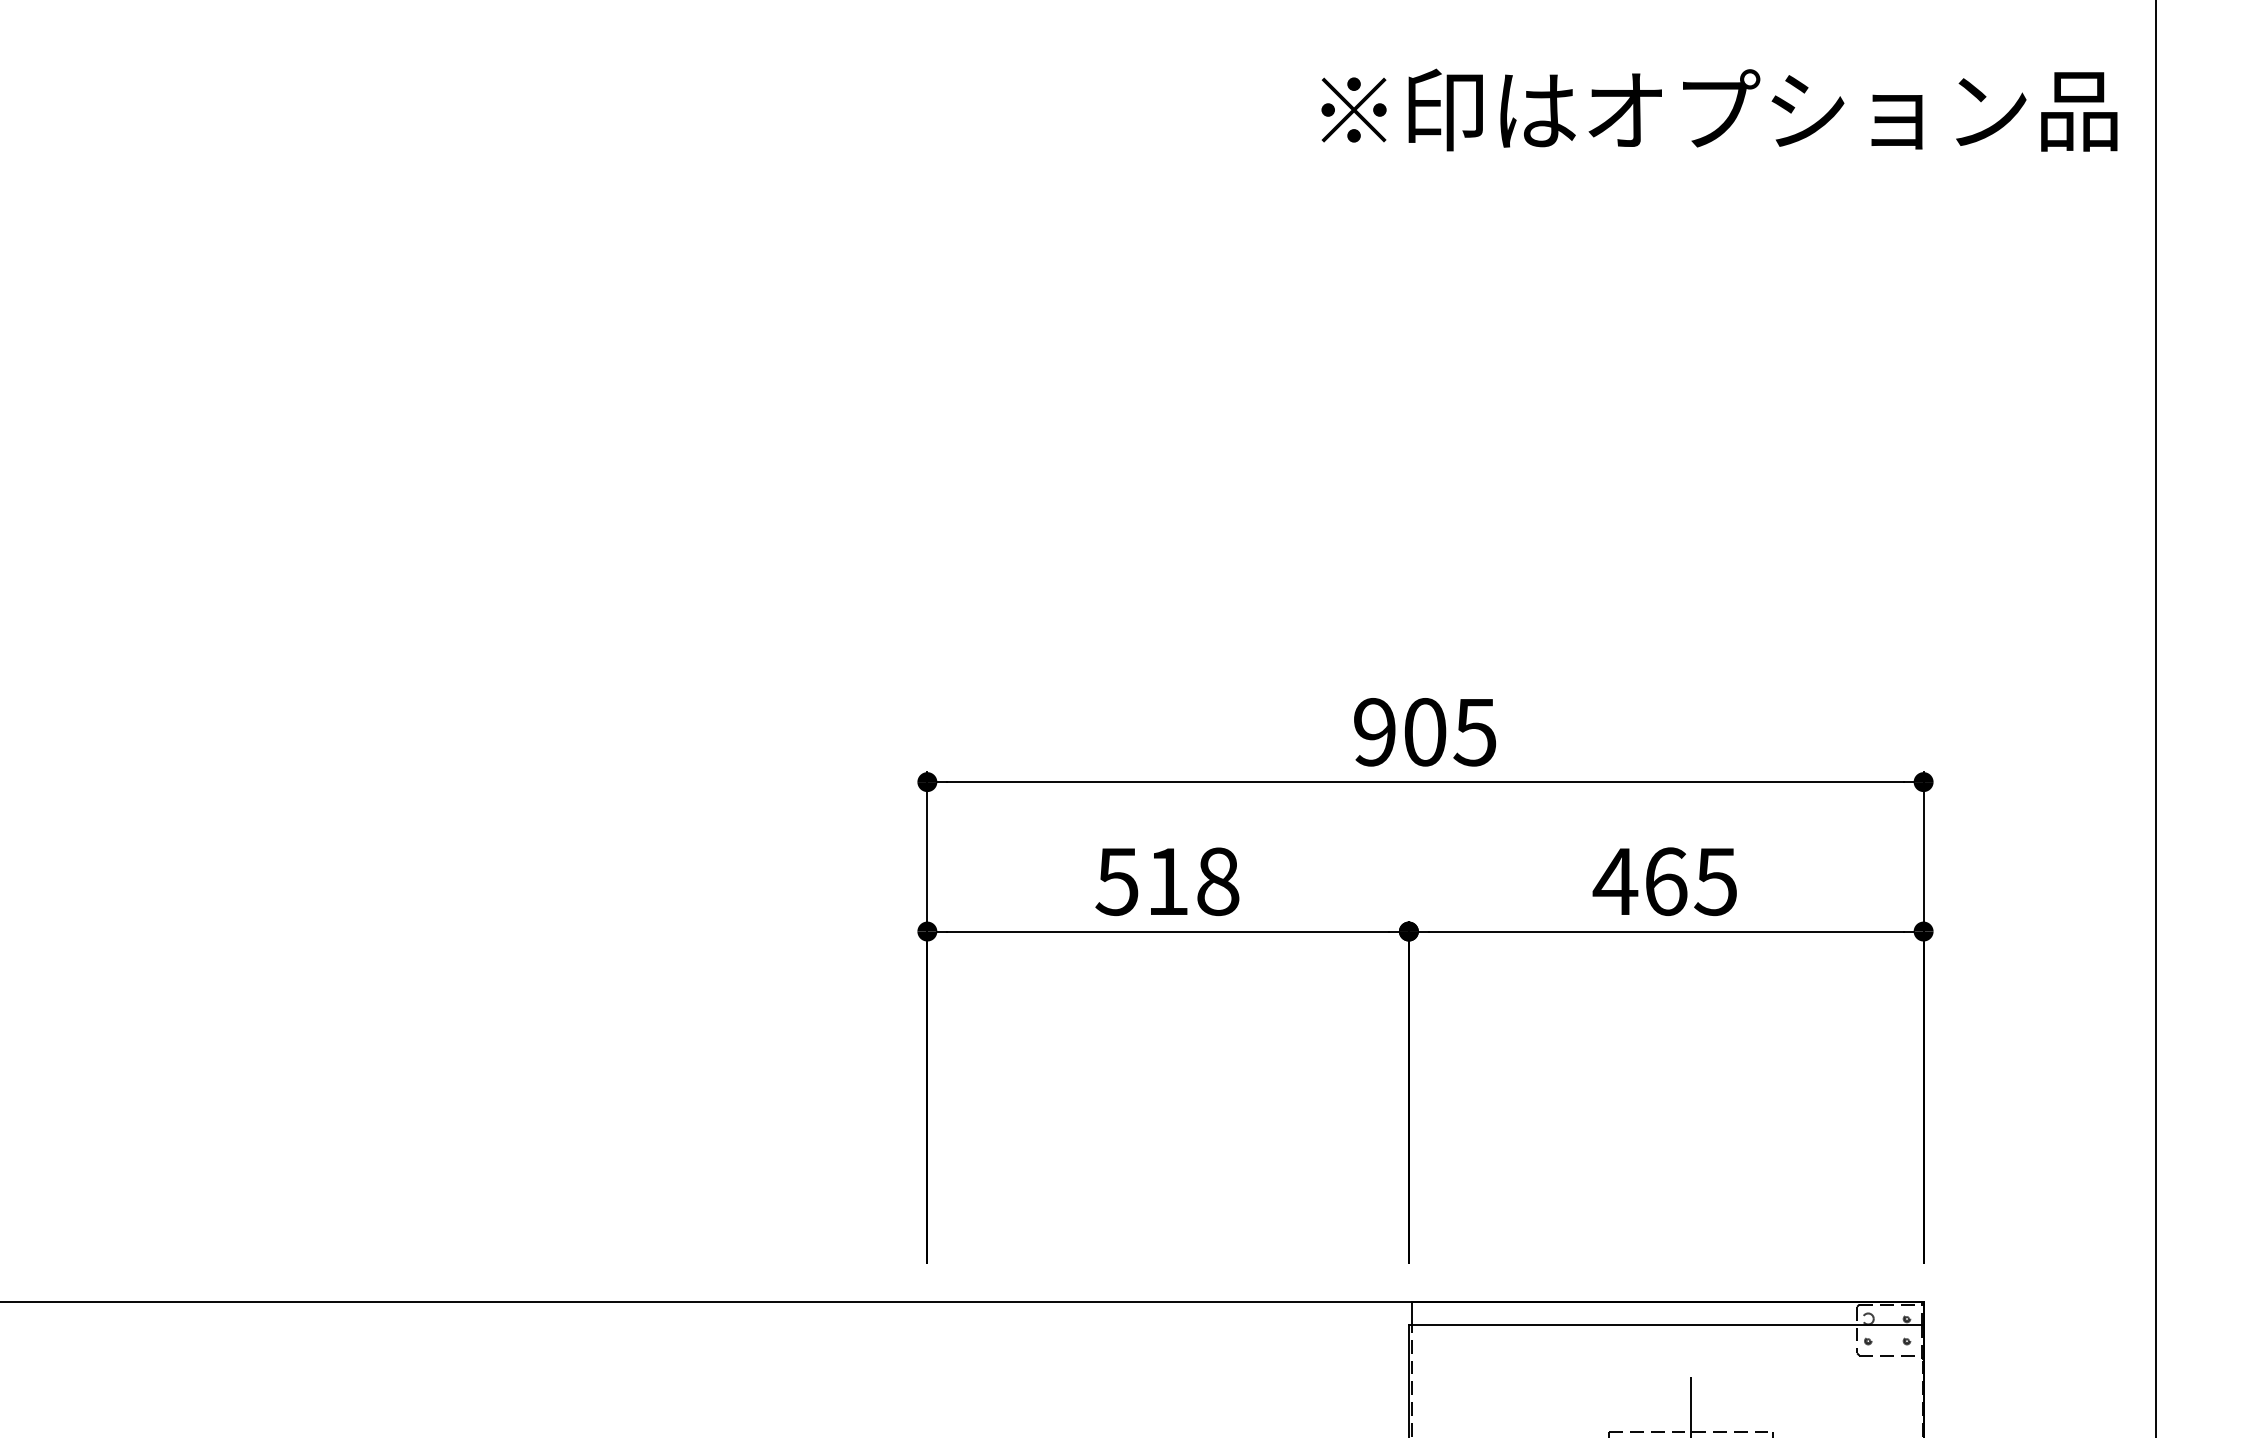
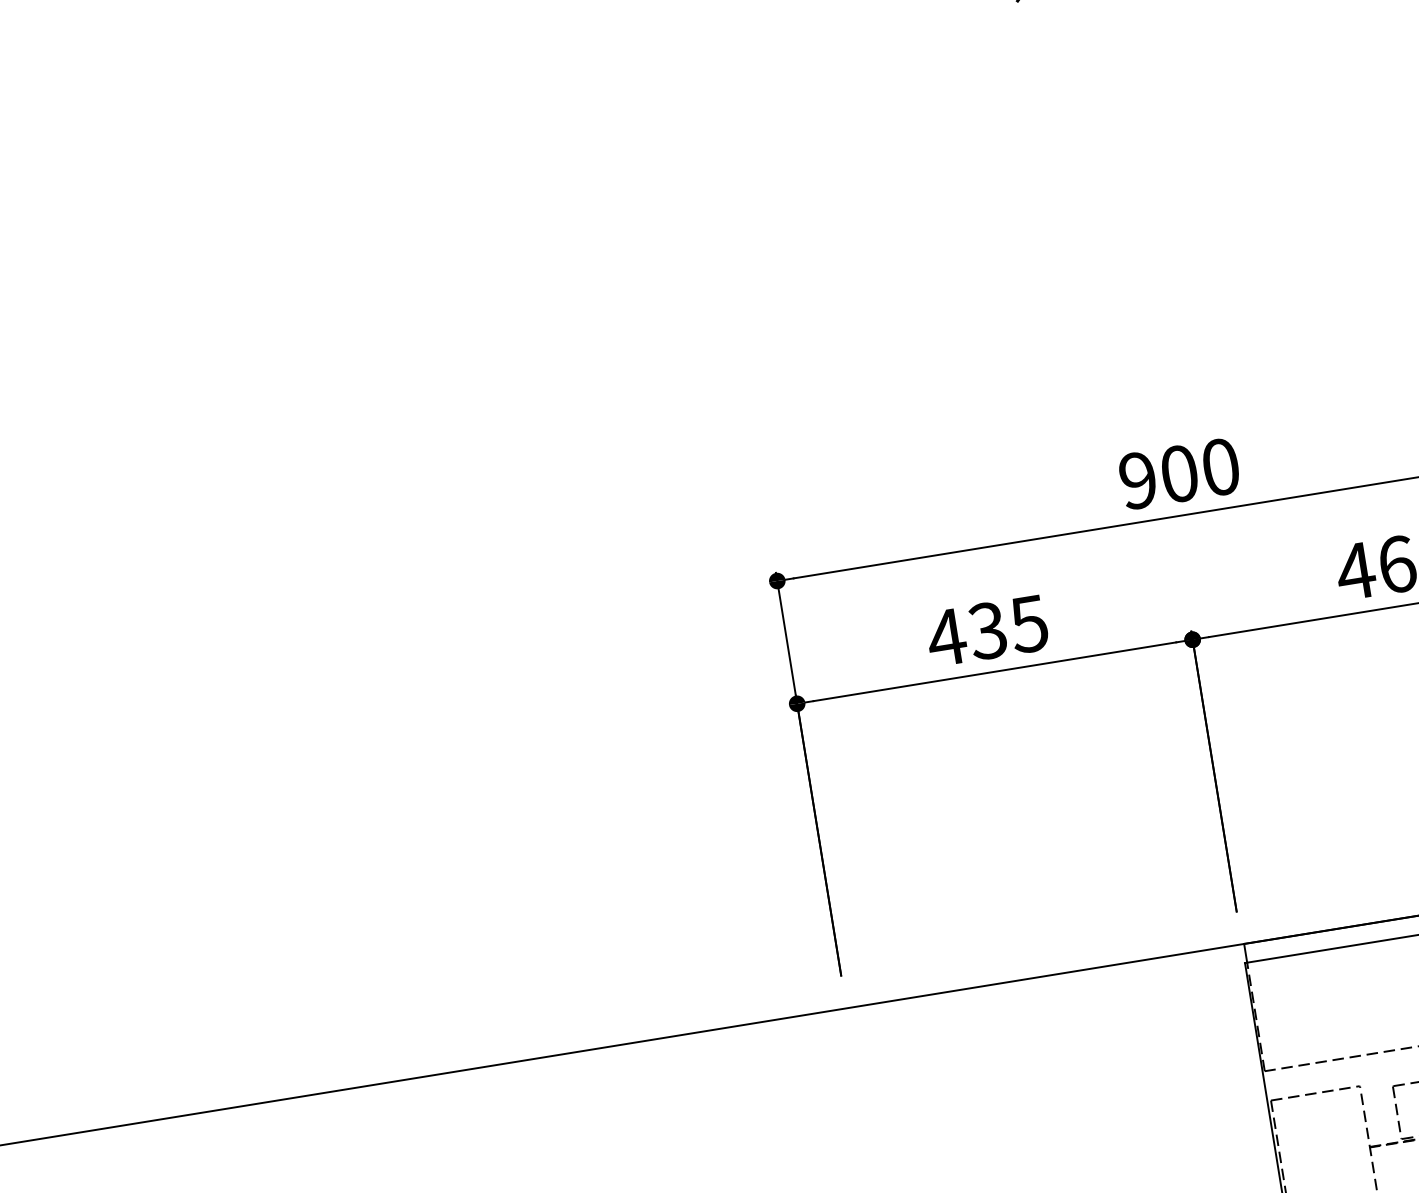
text: (1474, 732) -> (1220, 467), 905 -> 900
text: (1166, 881) -> (986, 630), 518 -> 435

